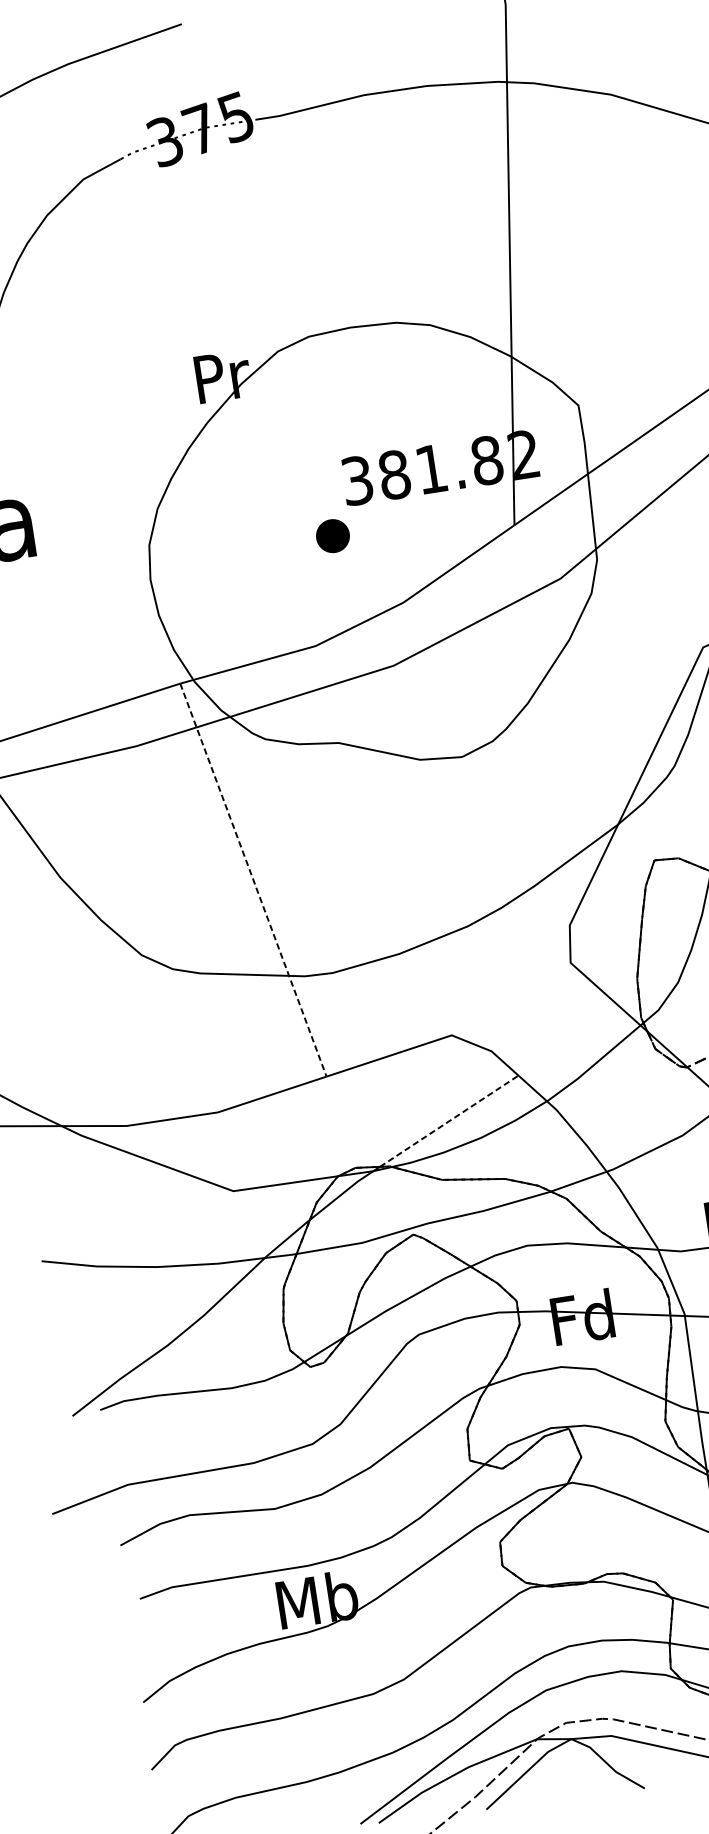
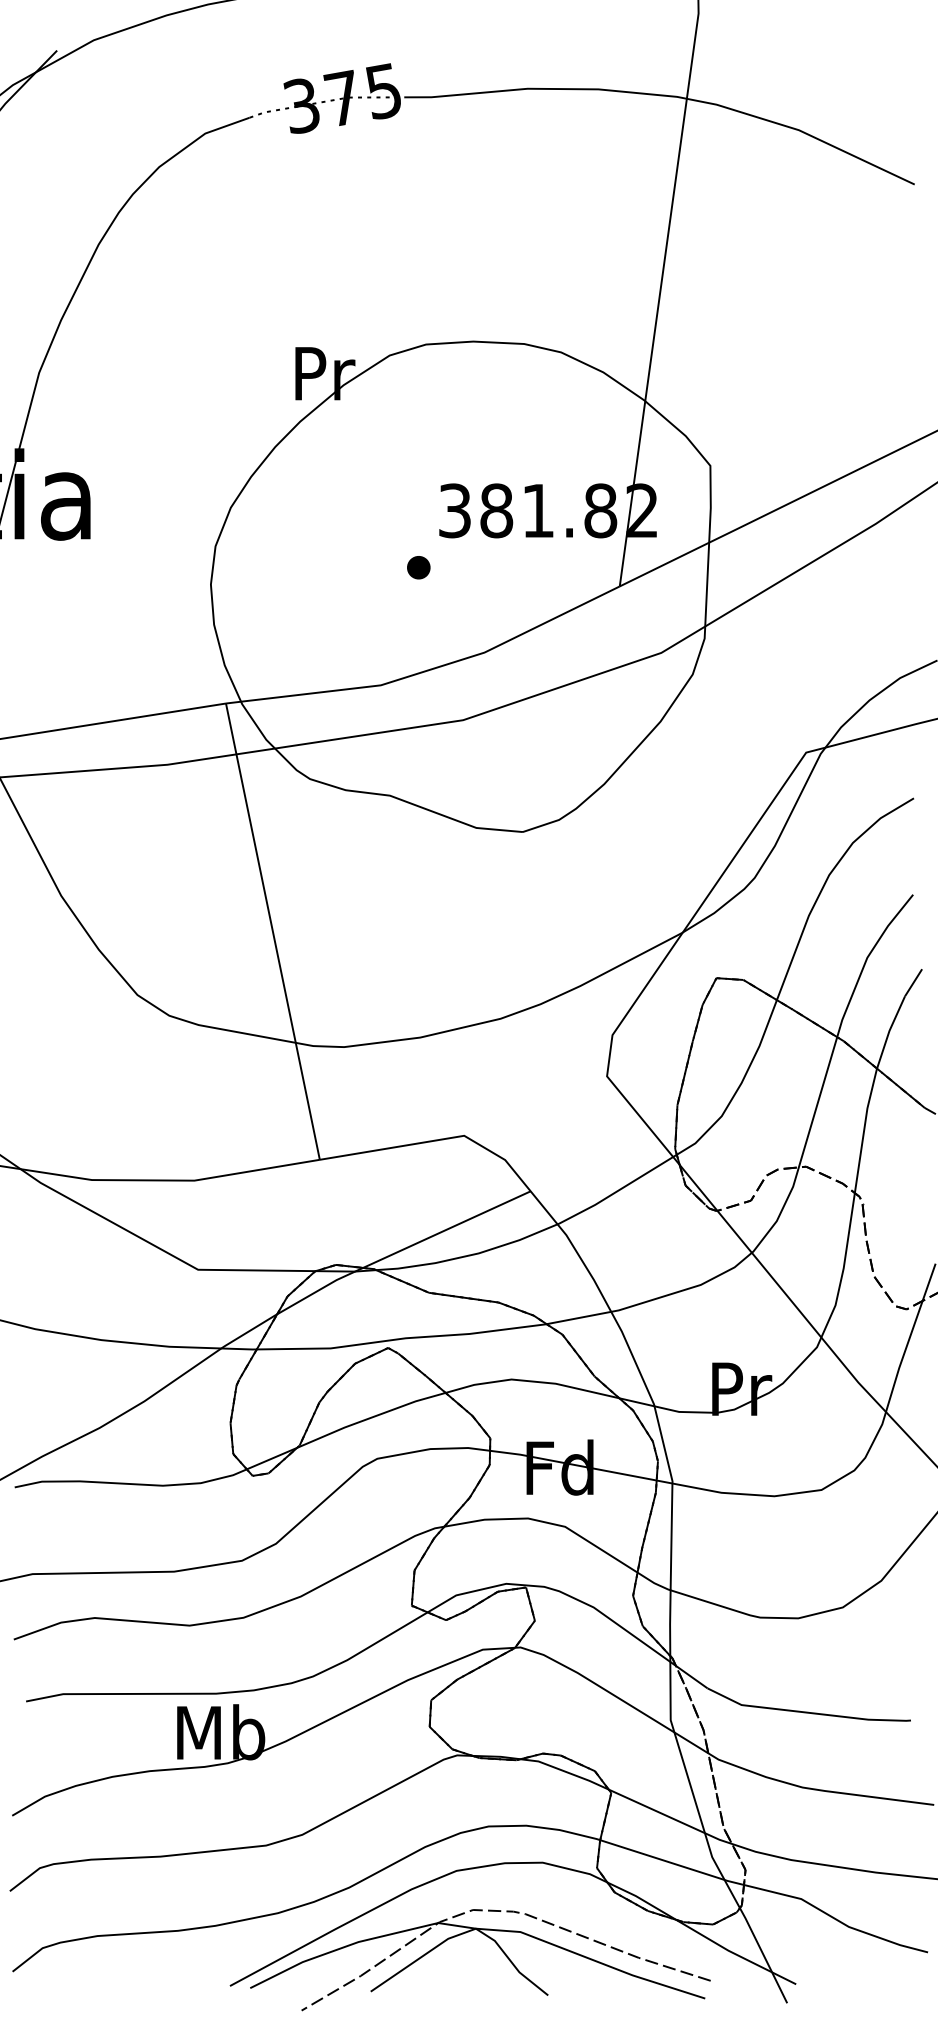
part: (332, 536) -> (418, 567), size x0.62
line: (253, 880) -> (272, 931), dashed -> solid
line: (449, 1121) -> (447, 1229), dashed -> solid

